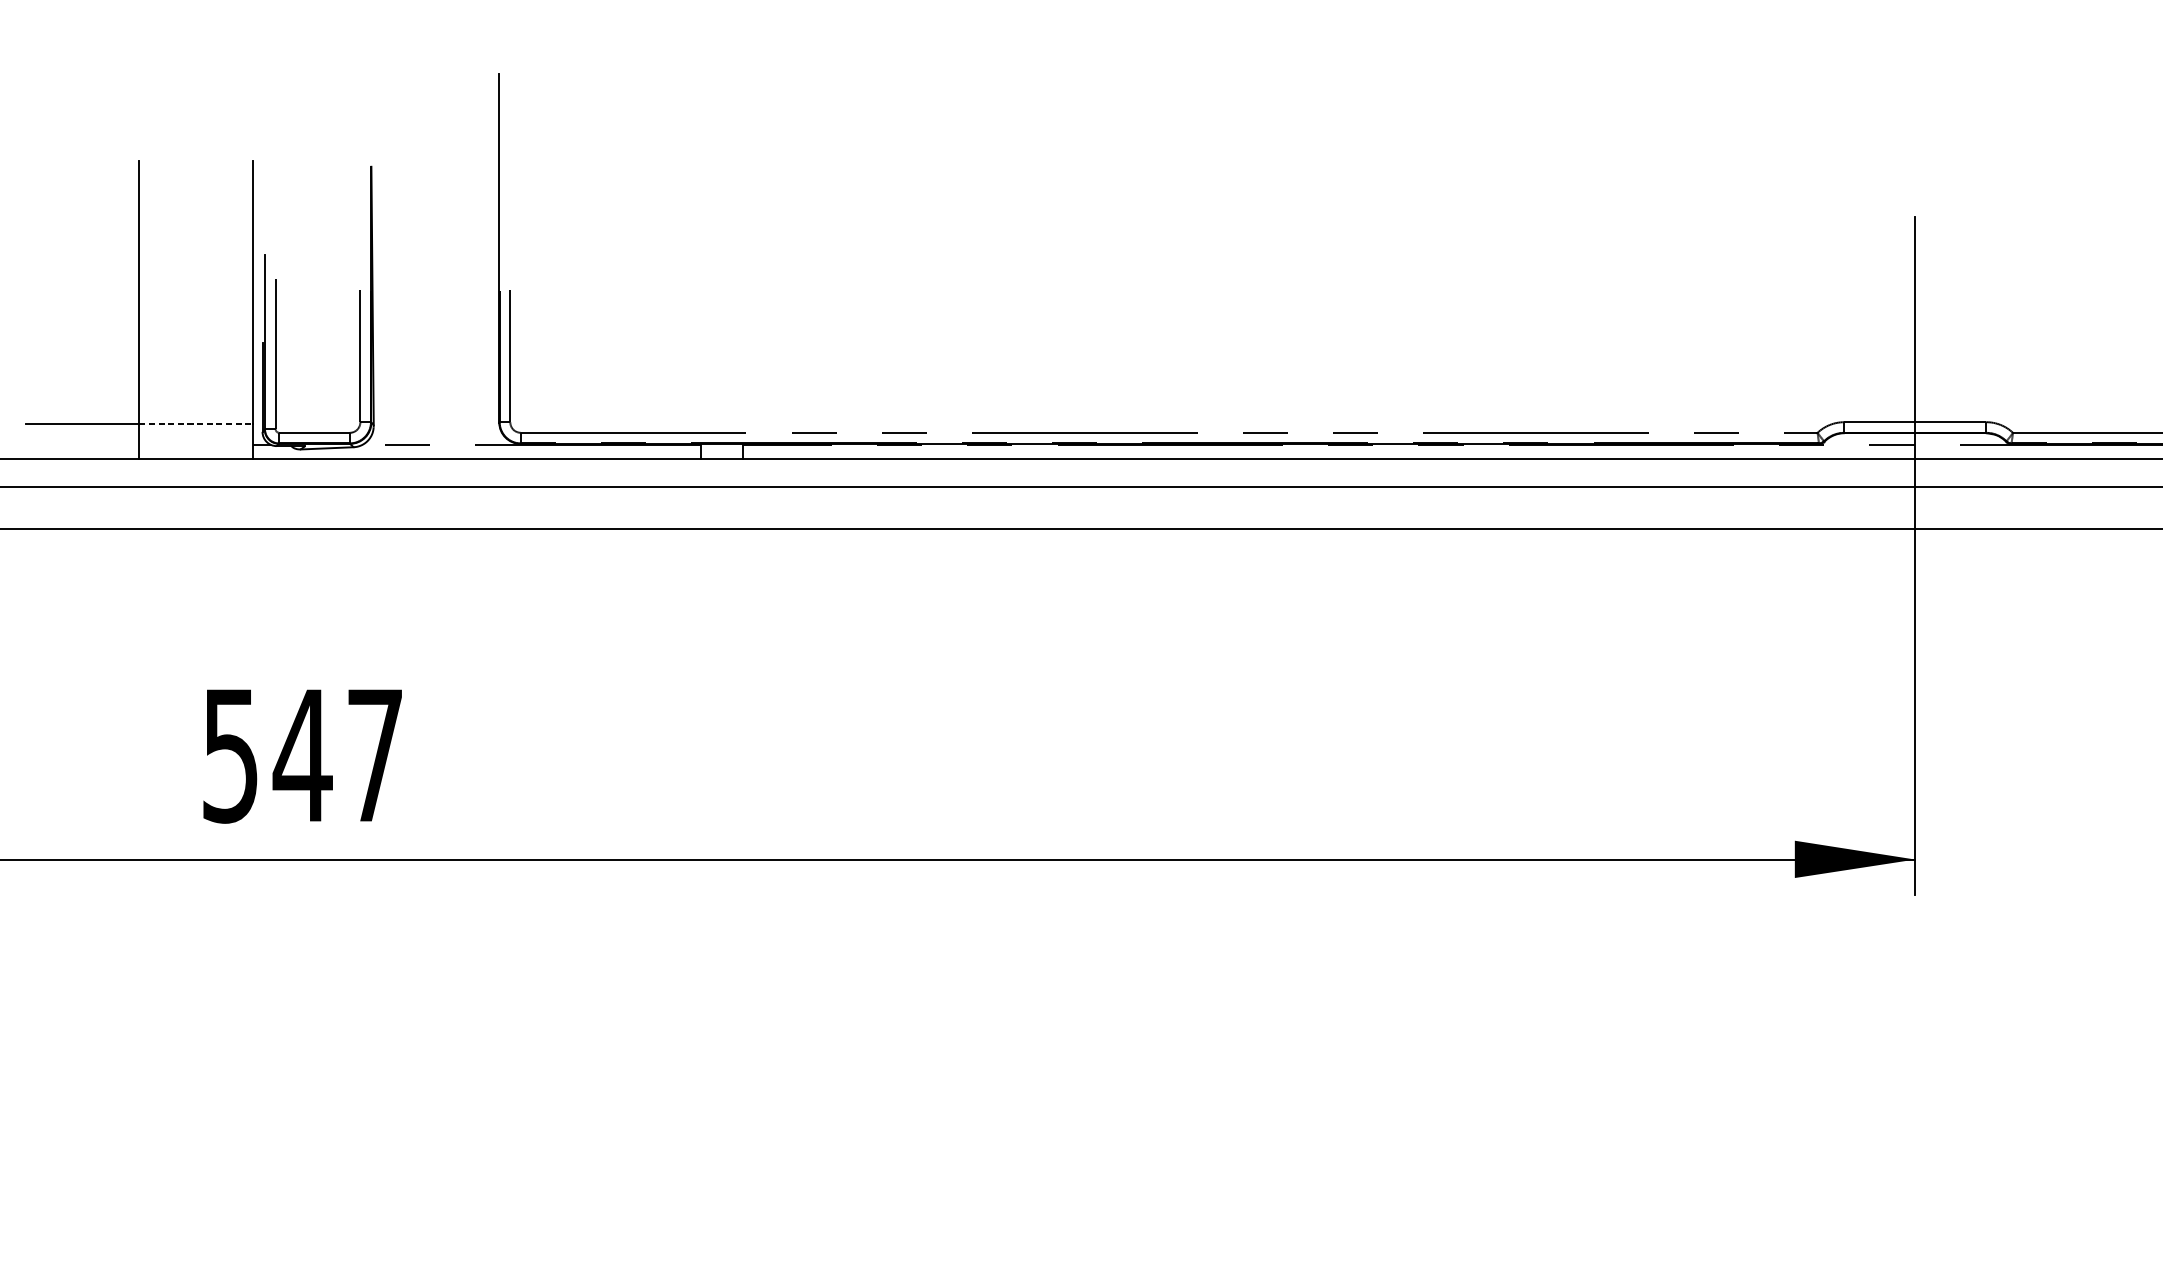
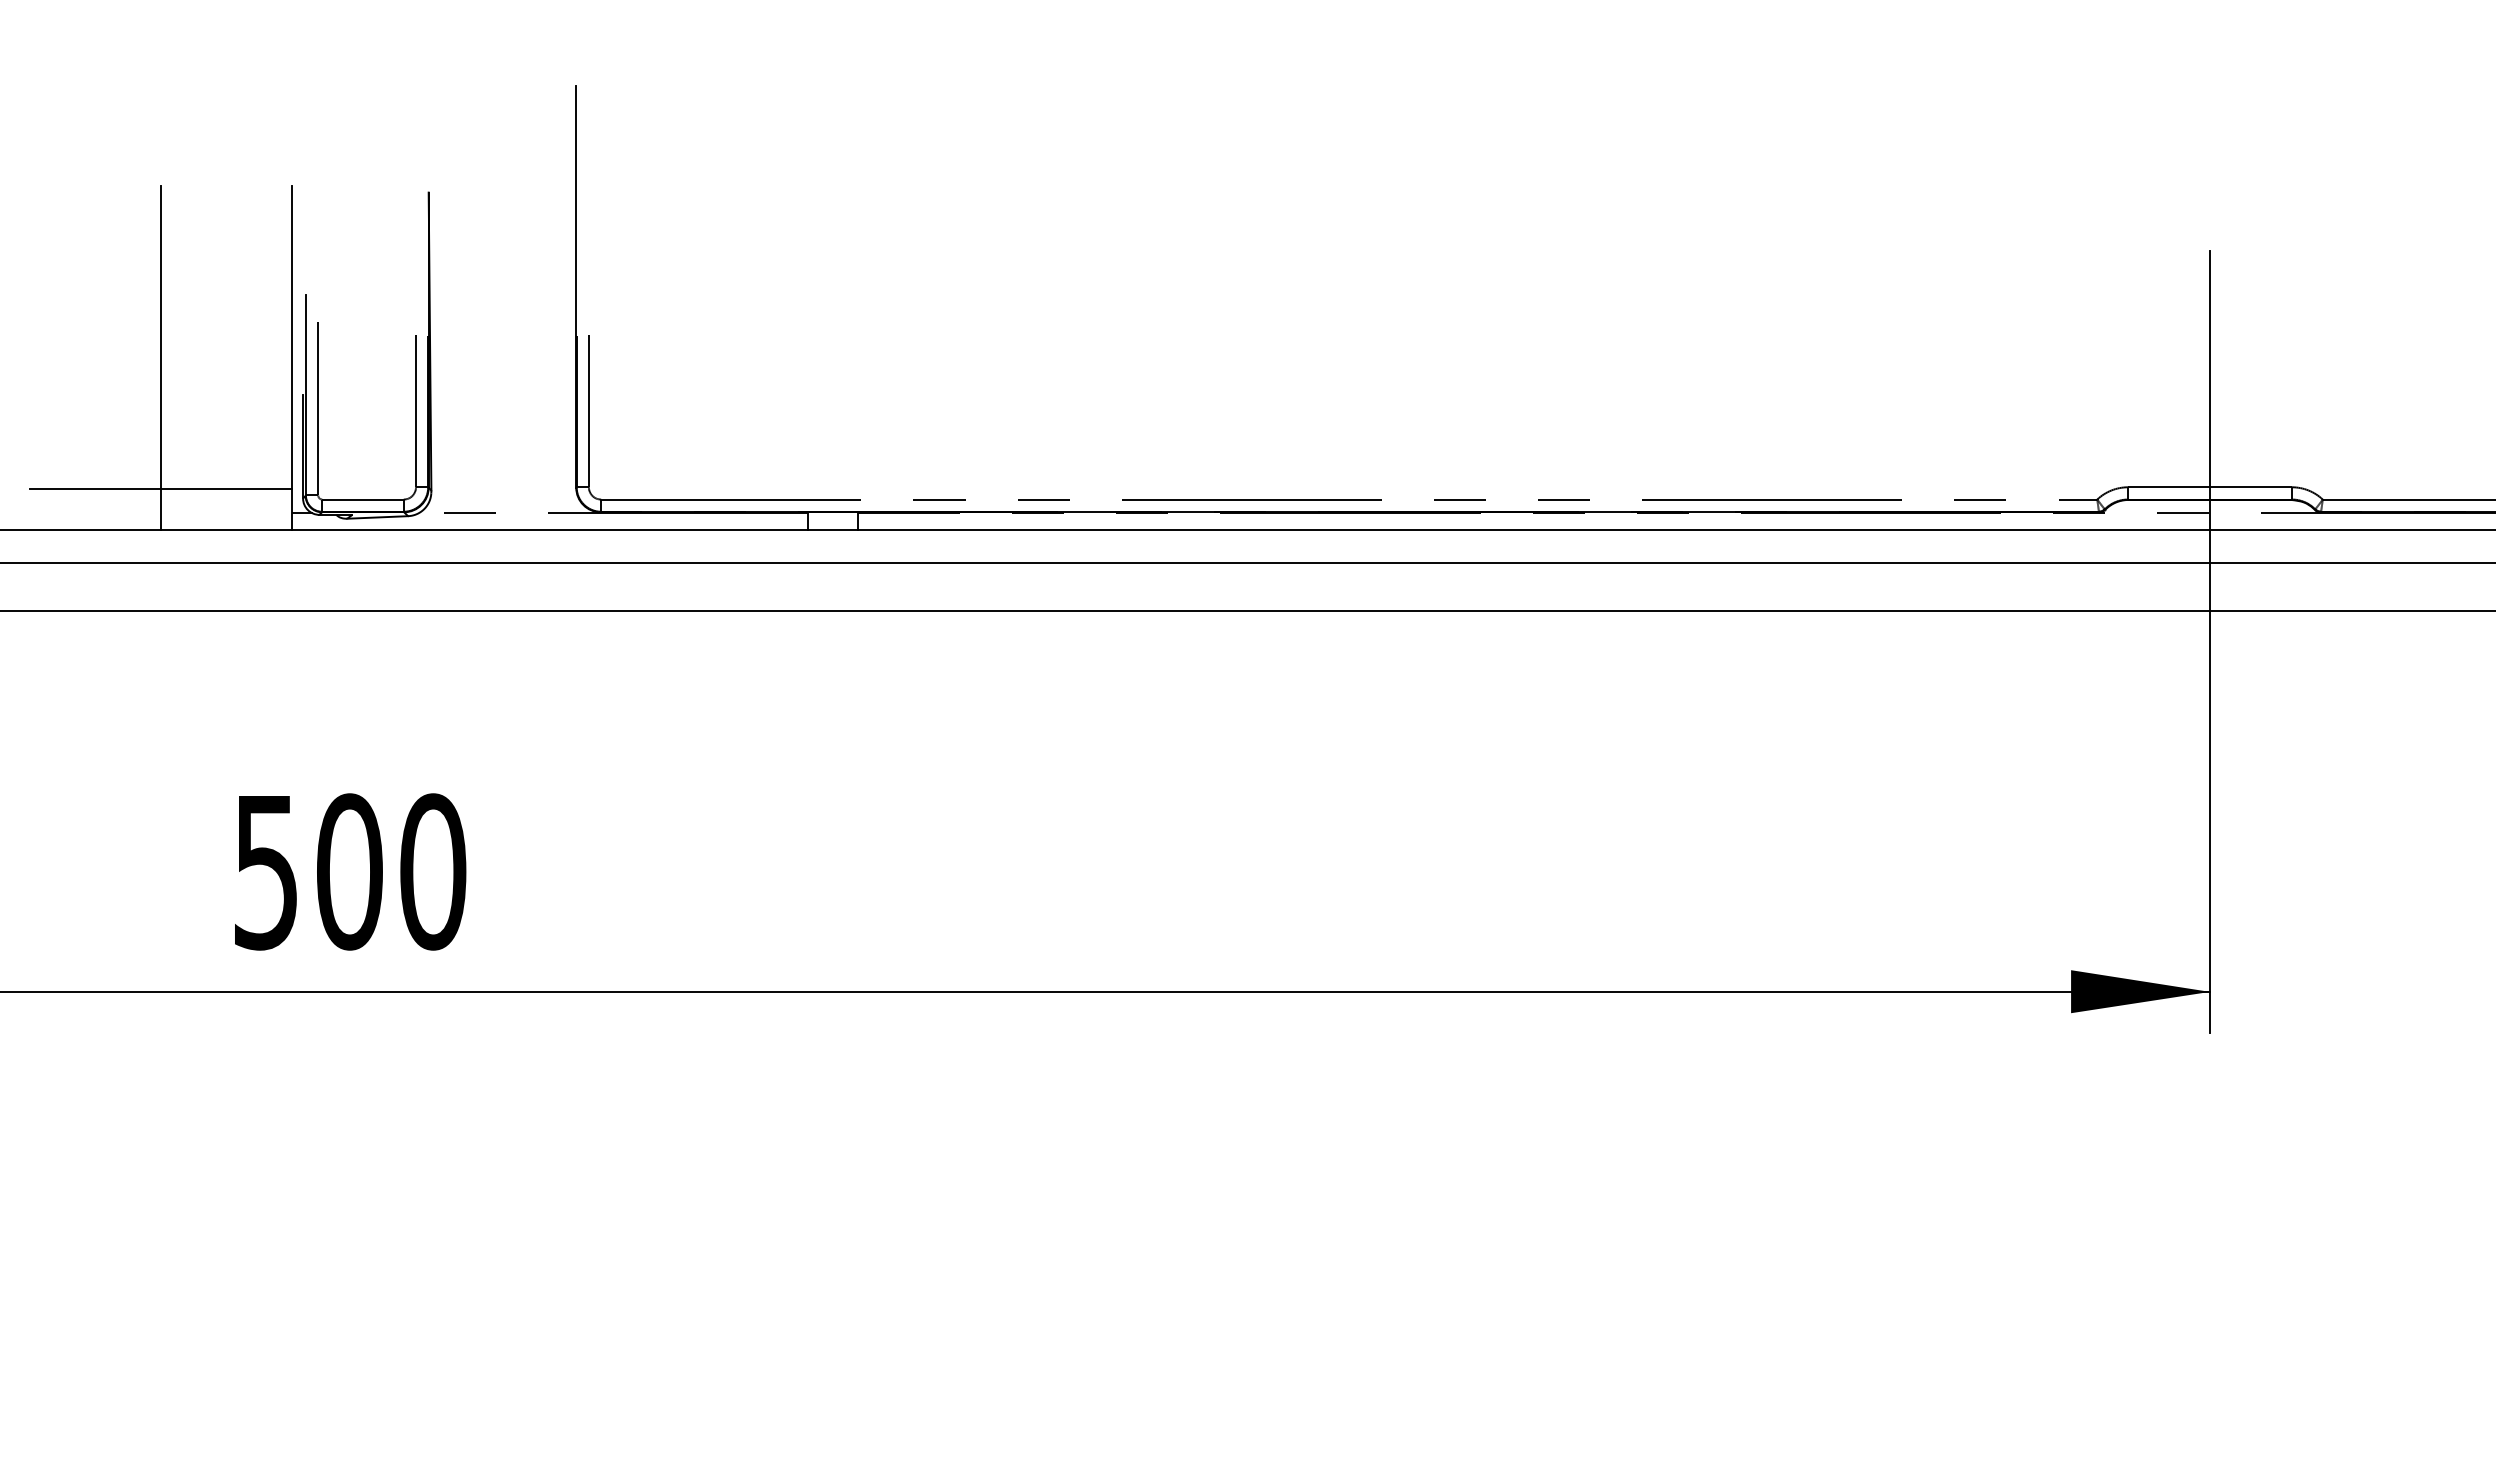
line: (196, 423) -> (226, 488), dashed -> solid
text: (338, 755) -> (390, 871), 547 -> 500

